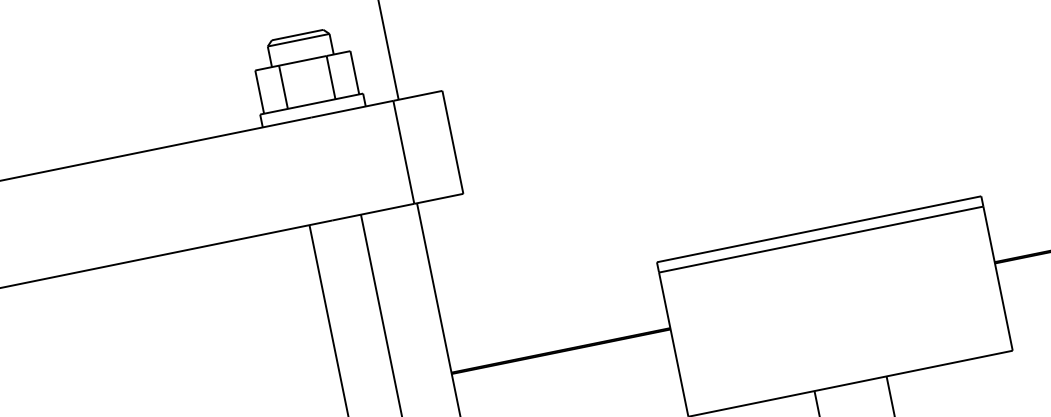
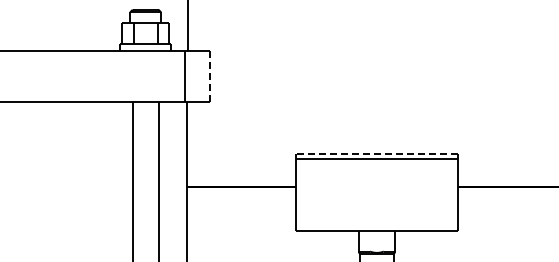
line: (452, 142) -> (209, 76), solid -> dashed
line: (818, 228) -> (376, 153), solid -> dashed

